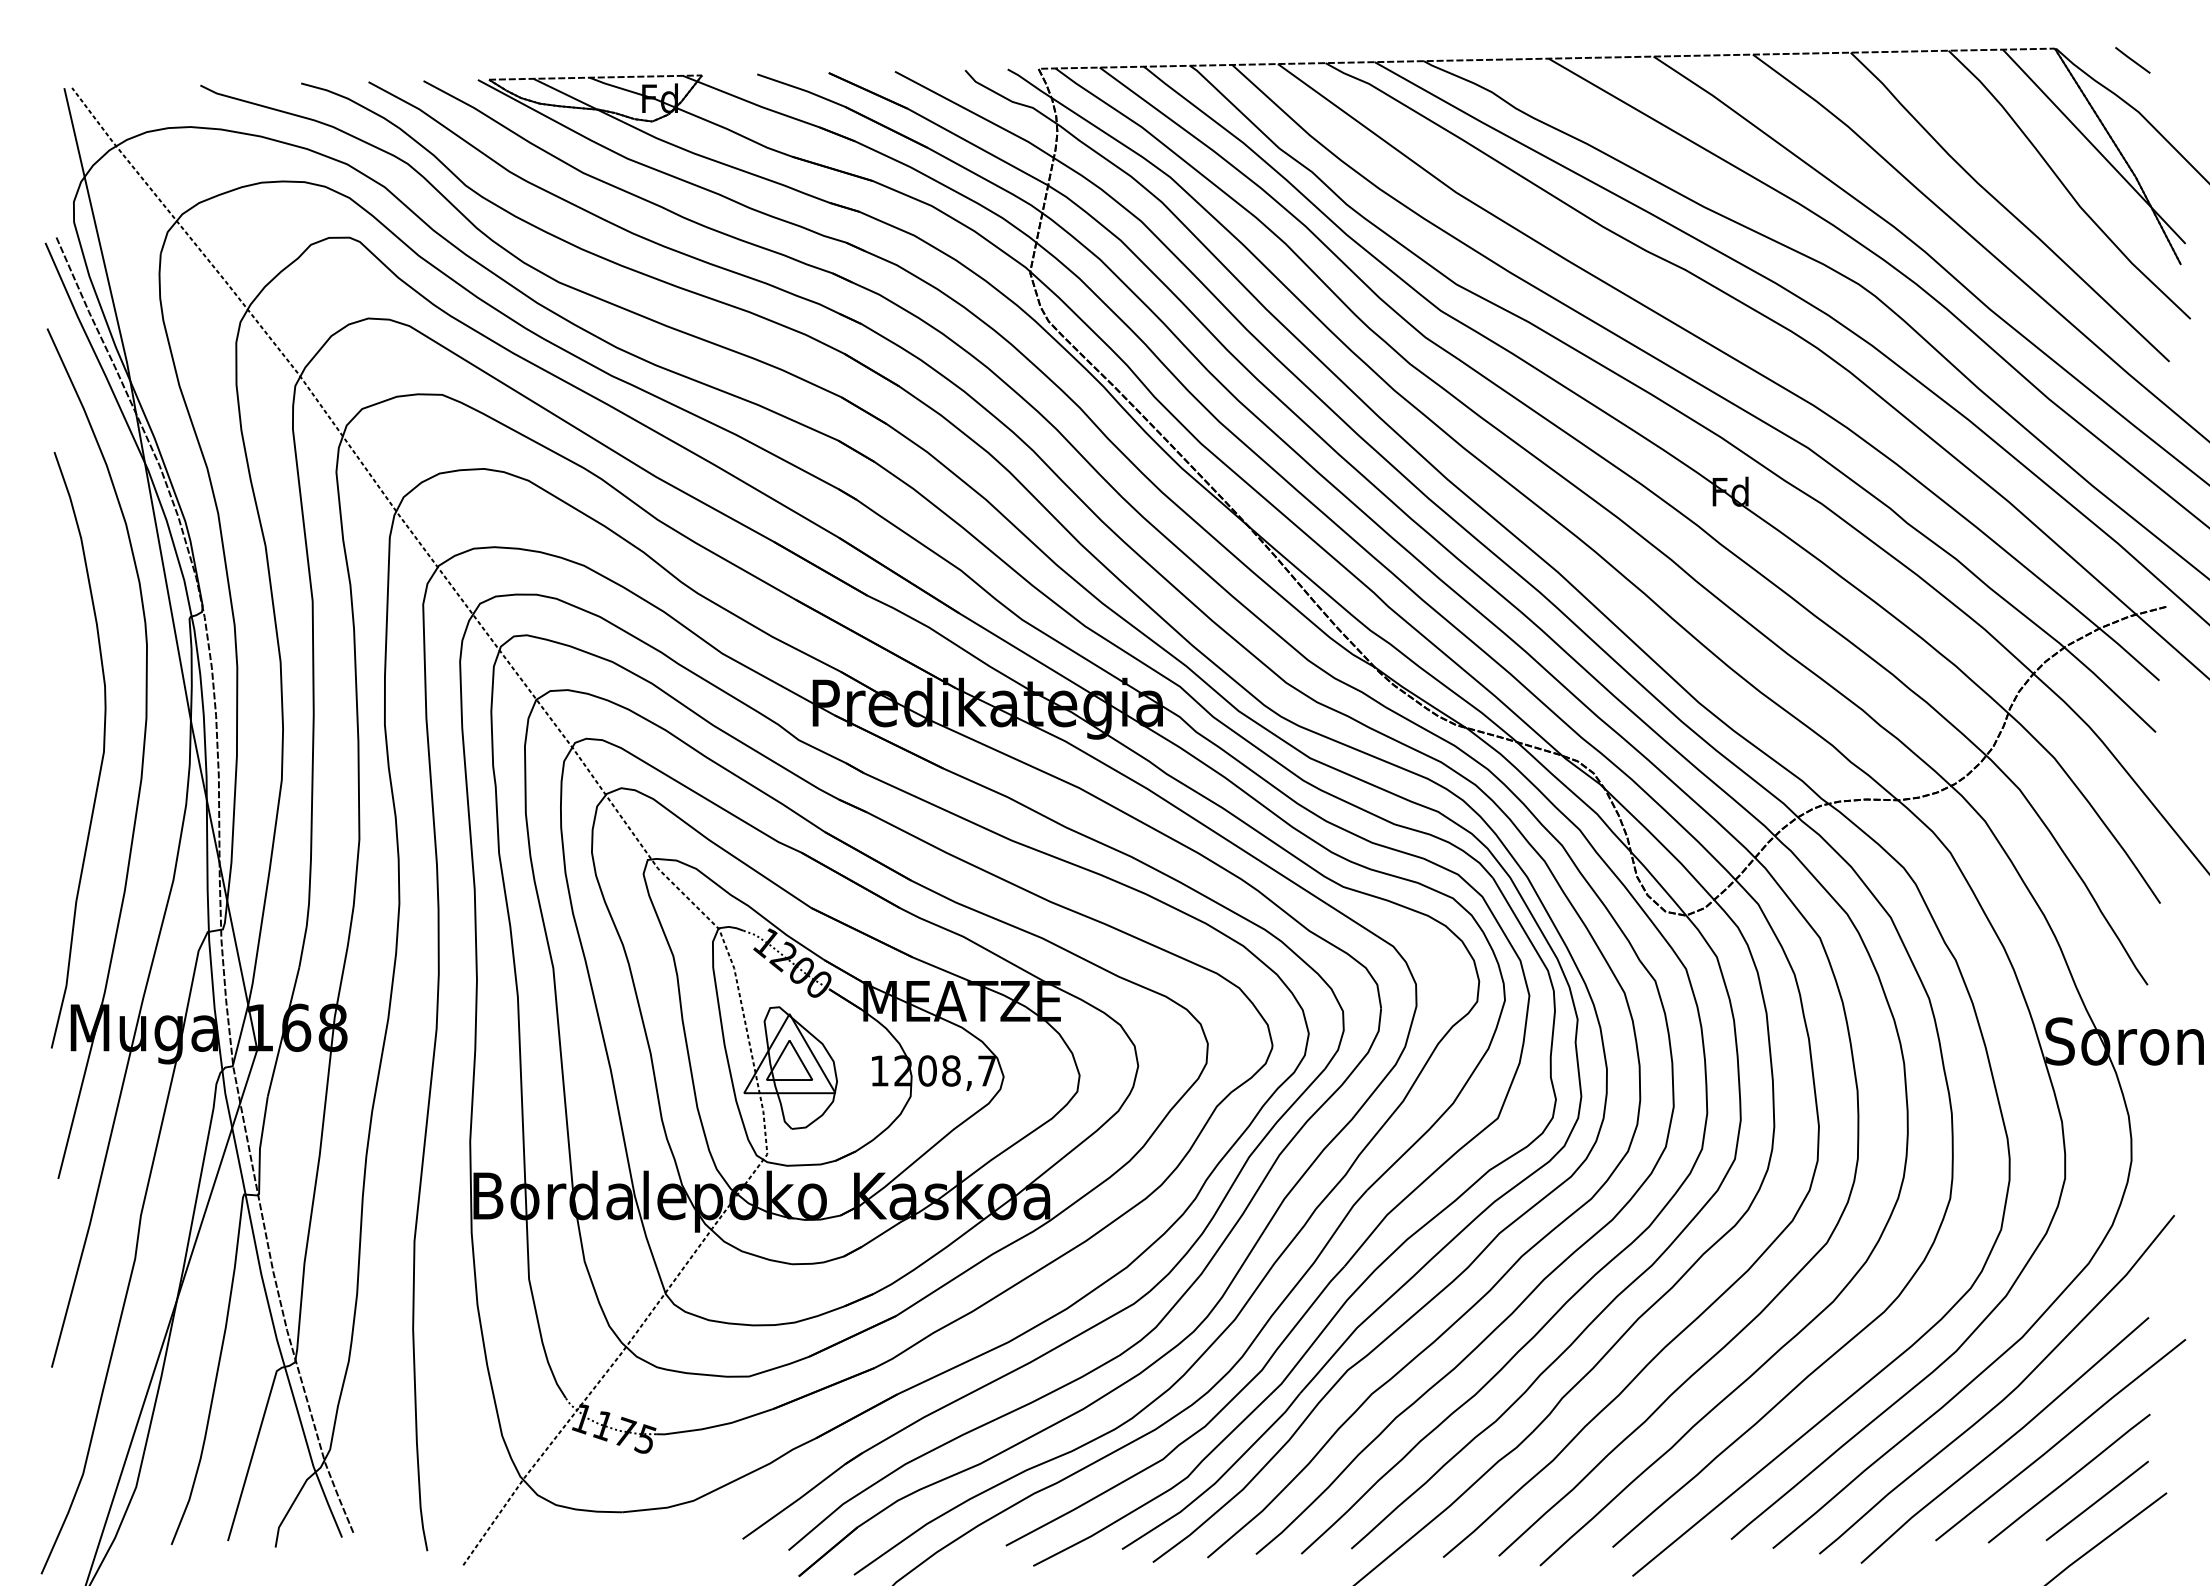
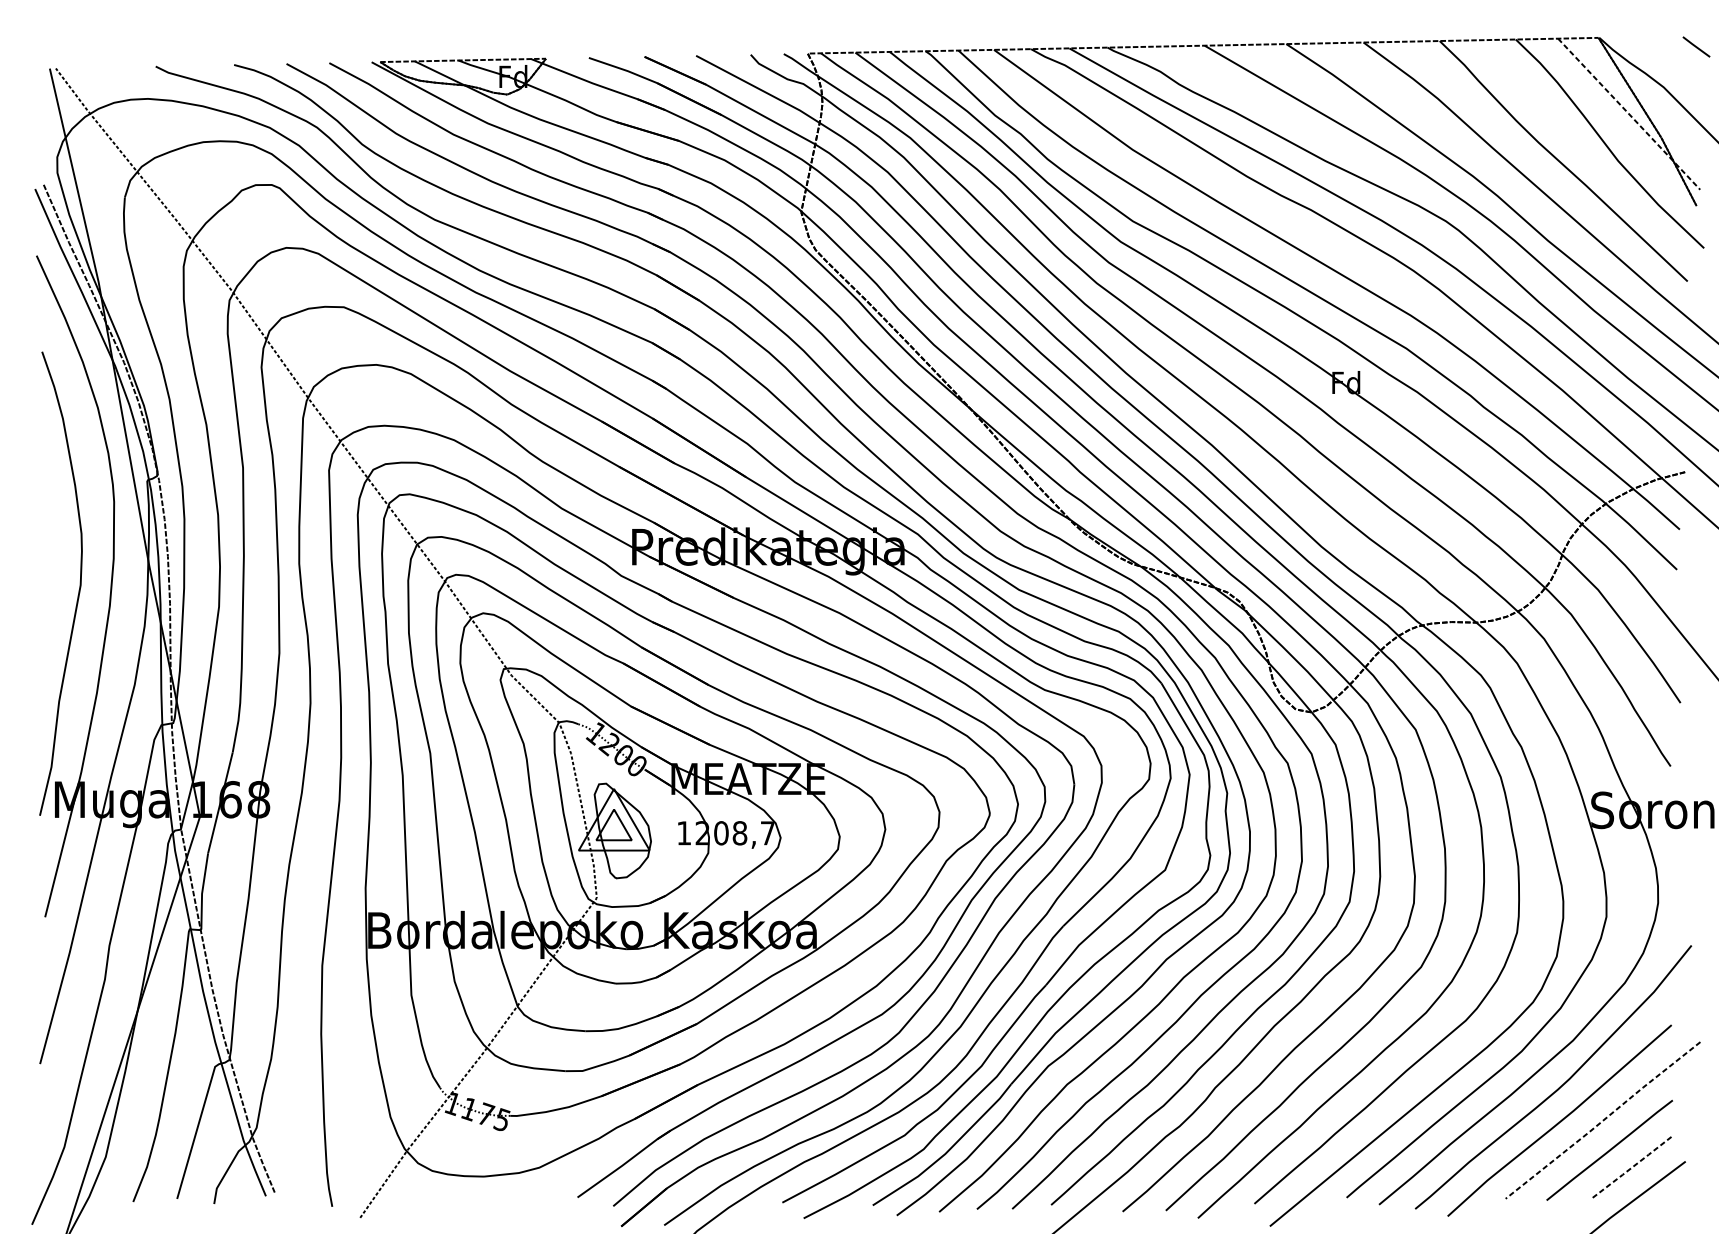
line: (2132, 60) -> (1696, 47), moved
line: (2094, 147) -> (1629, 114), solid -> dashed
line: (2060, 1440) -> (1602, 1120), solid -> dashed
line: (2097, 1501) -> (1631, 1168), solid -> dashed

